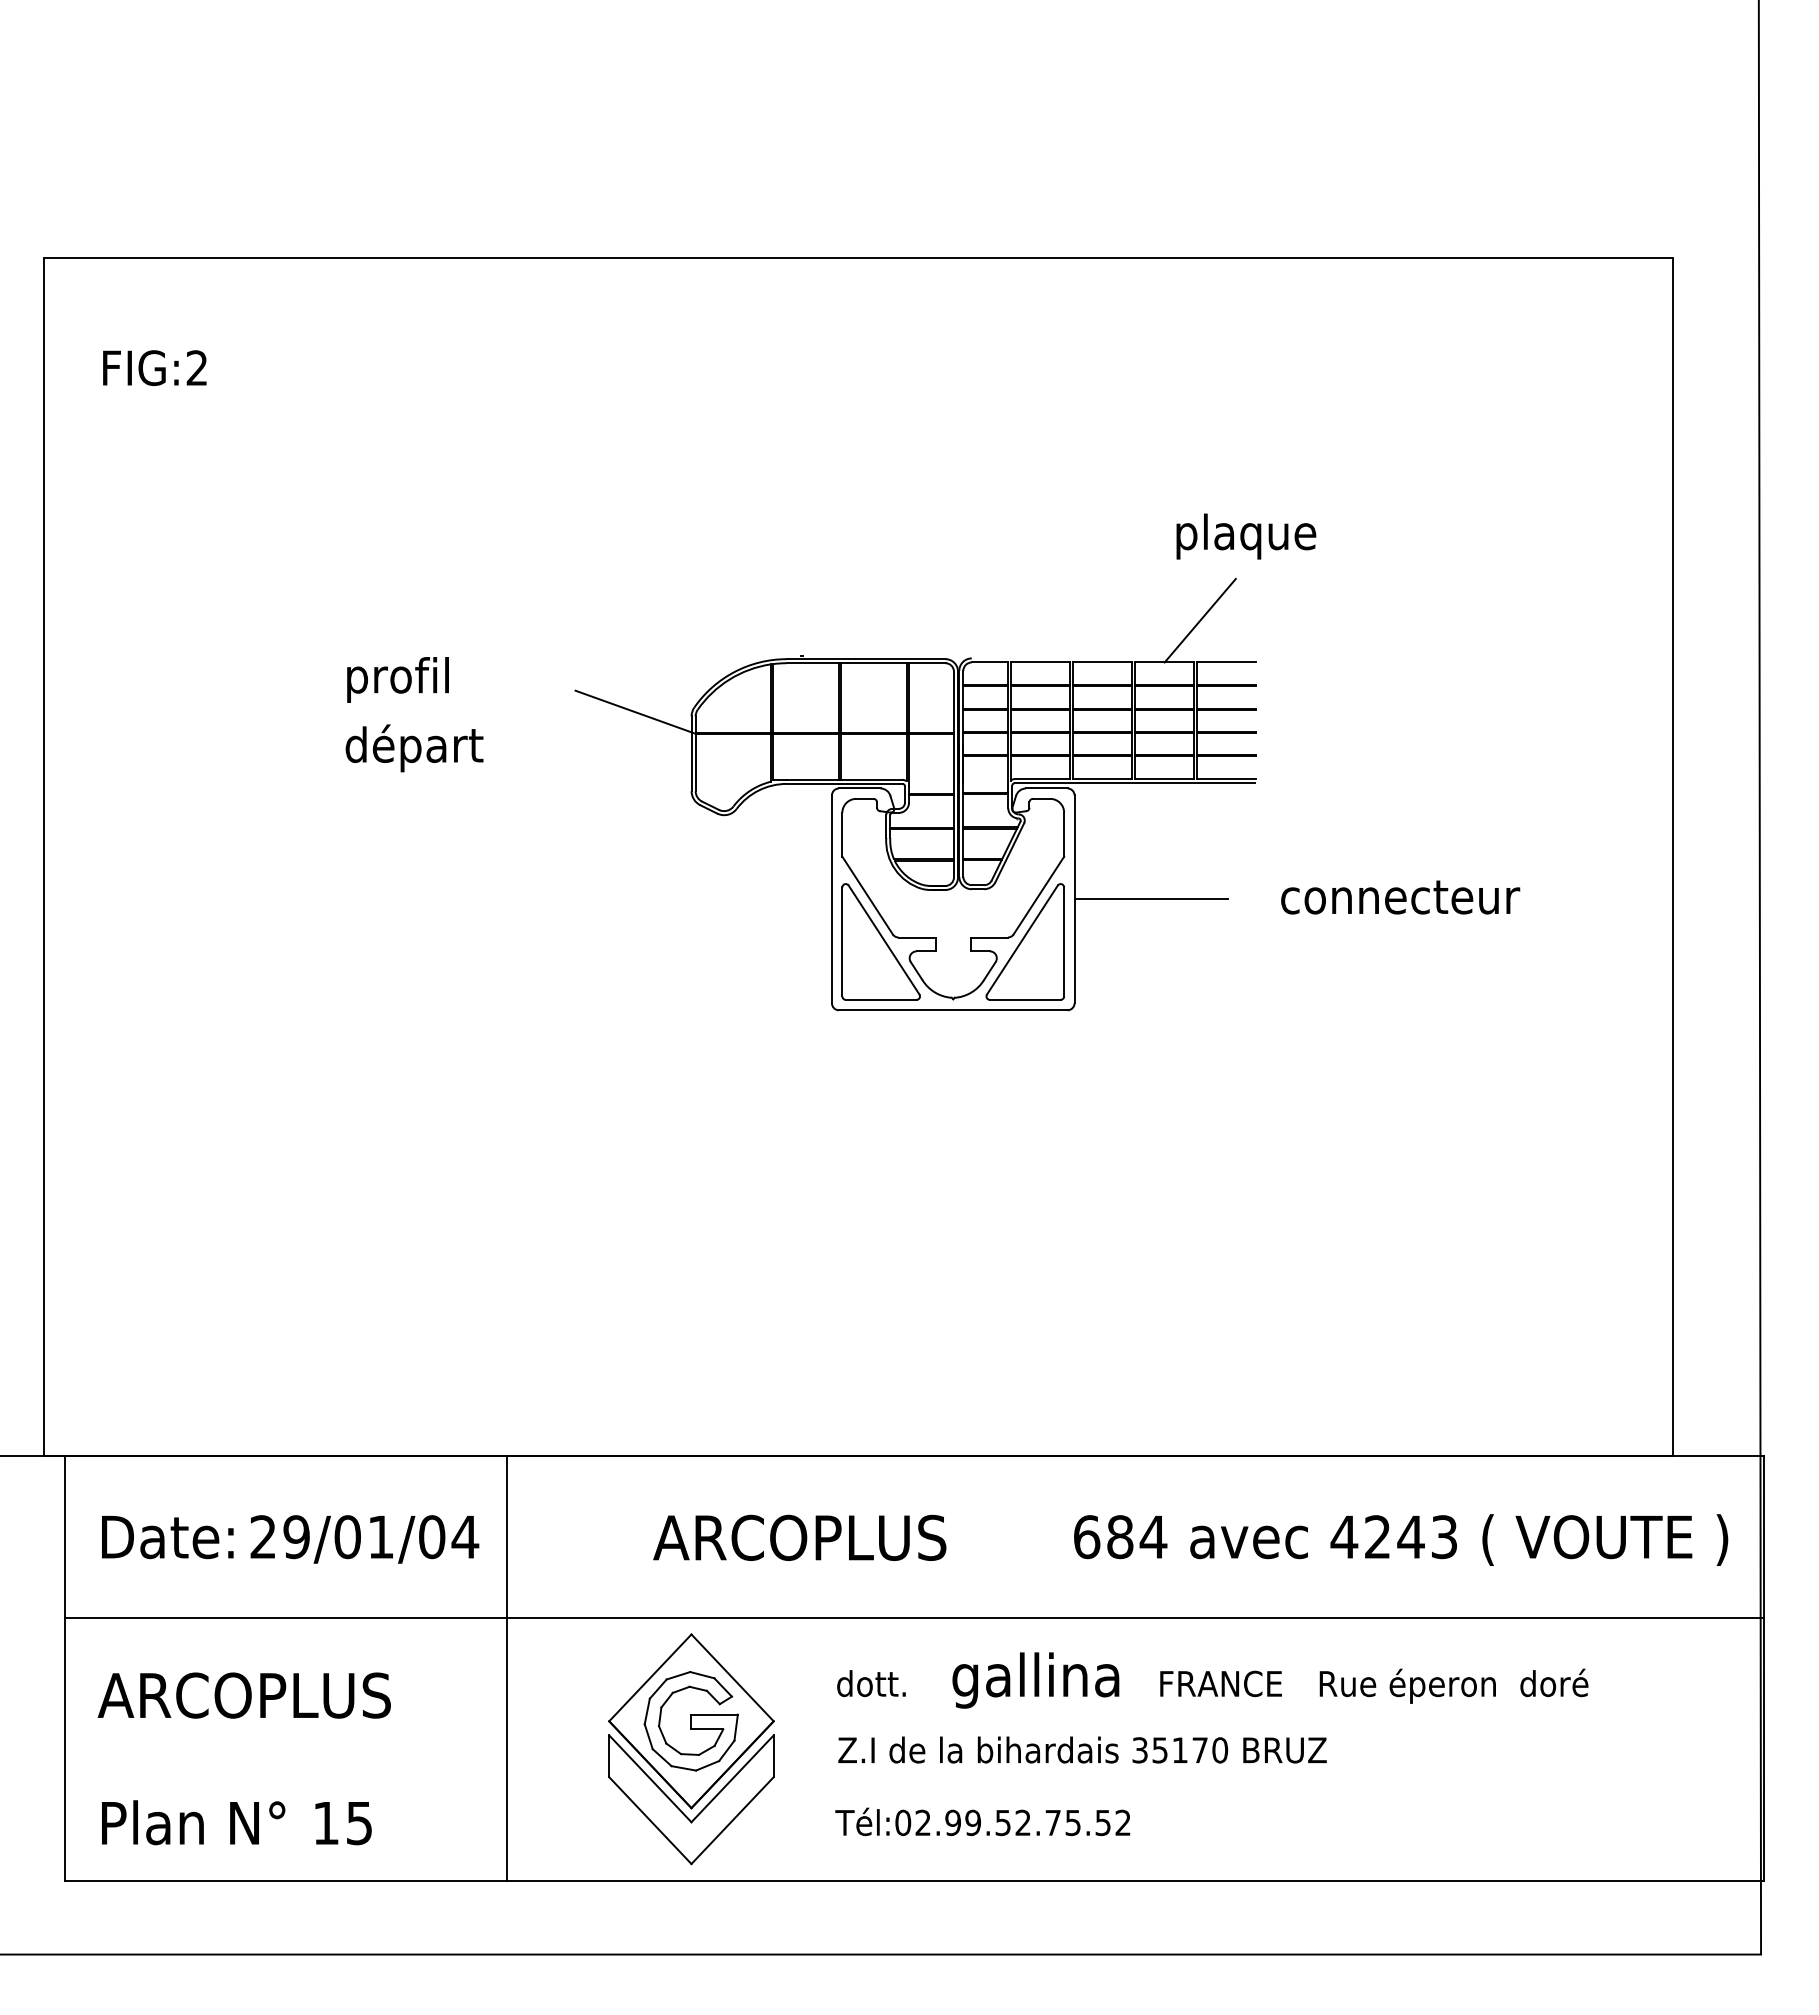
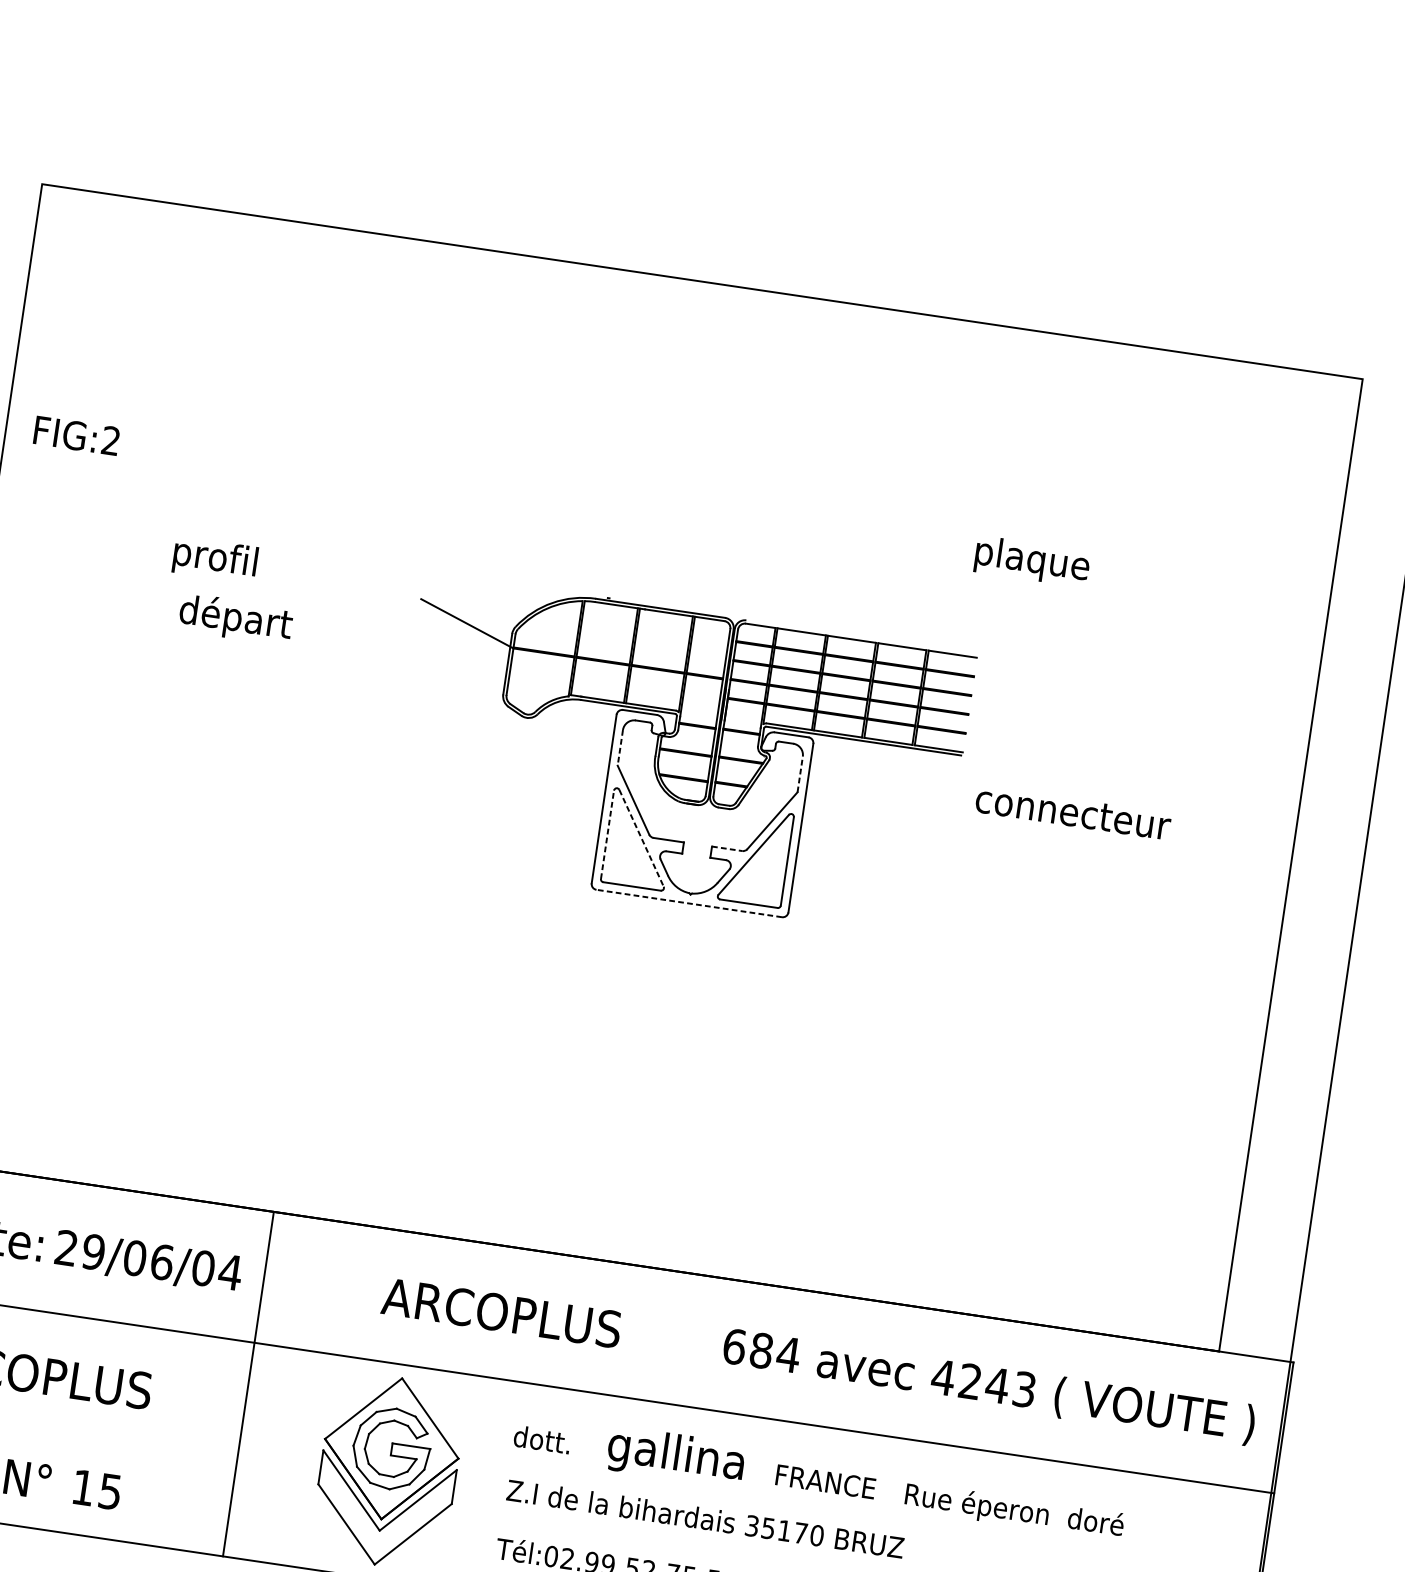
text: (154, 367) -> (76, 435), moved
text: (1246, 536) -> (1032, 561), moved
line: (1199, 620) -> (935, 616), removed
text: (397, 679) -> (214, 559), moved
text: (414, 748) -> (235, 619), moved
line: (842, 834) -> (620, 747), solid -> dashed
line: (1064, 834) -> (800, 774), solid -> dashed
text: (1400, 897) -> (1073, 812), moved
line: (1151, 899) -> (863, 837), removed
line: (989, 937) -> (727, 848), solid -> dashed
line: (884, 940) -> (641, 838), solid -> dashed
line: (842, 941) -> (607, 834), solid -> dashed
line: (952, 1010) -> (688, 903), solid -> dashed
text: (381, 1537) -> (162, 1262), 29/01/04 -> 29/06/04

